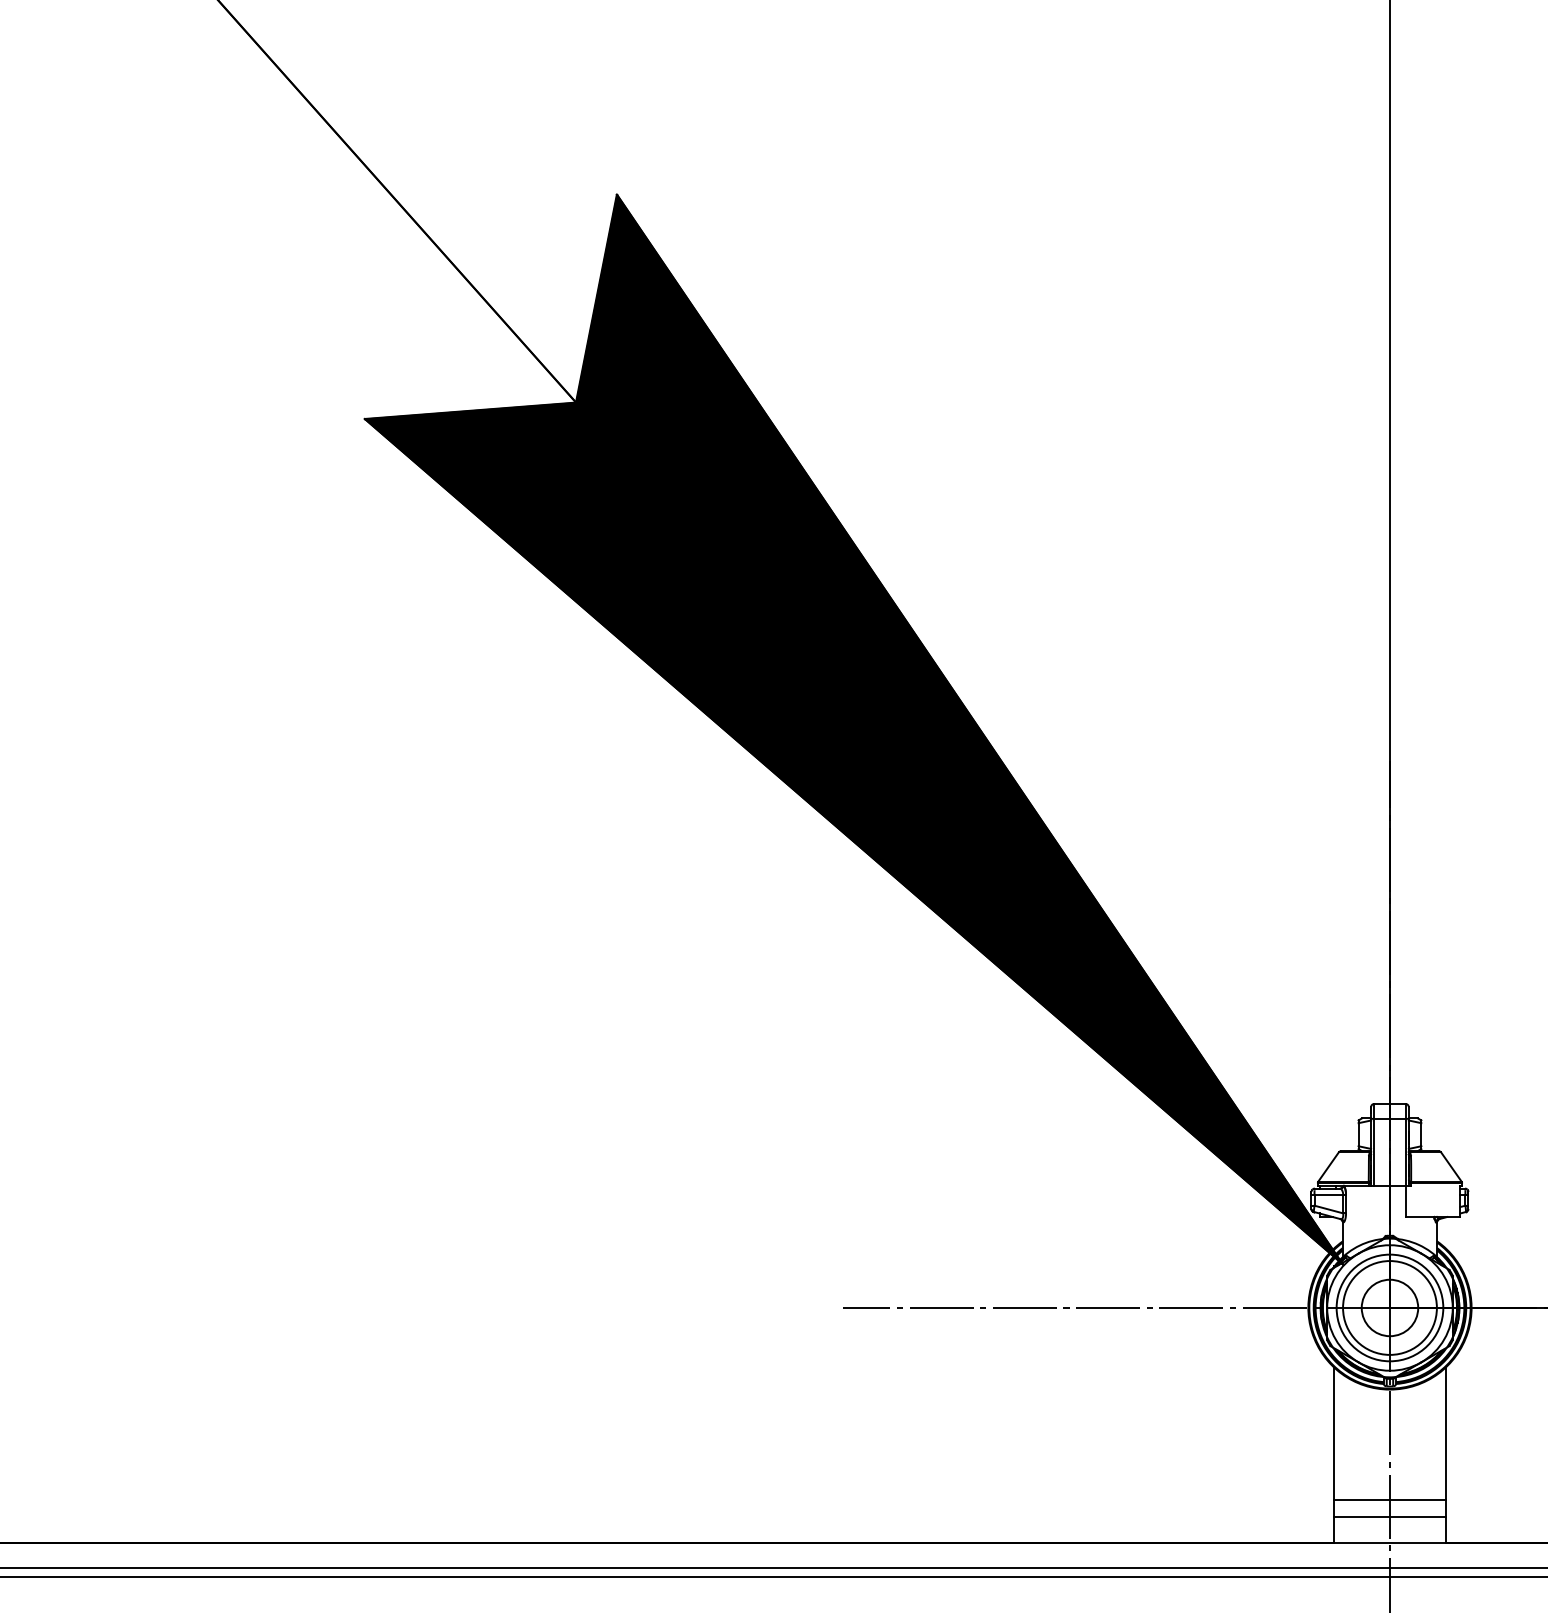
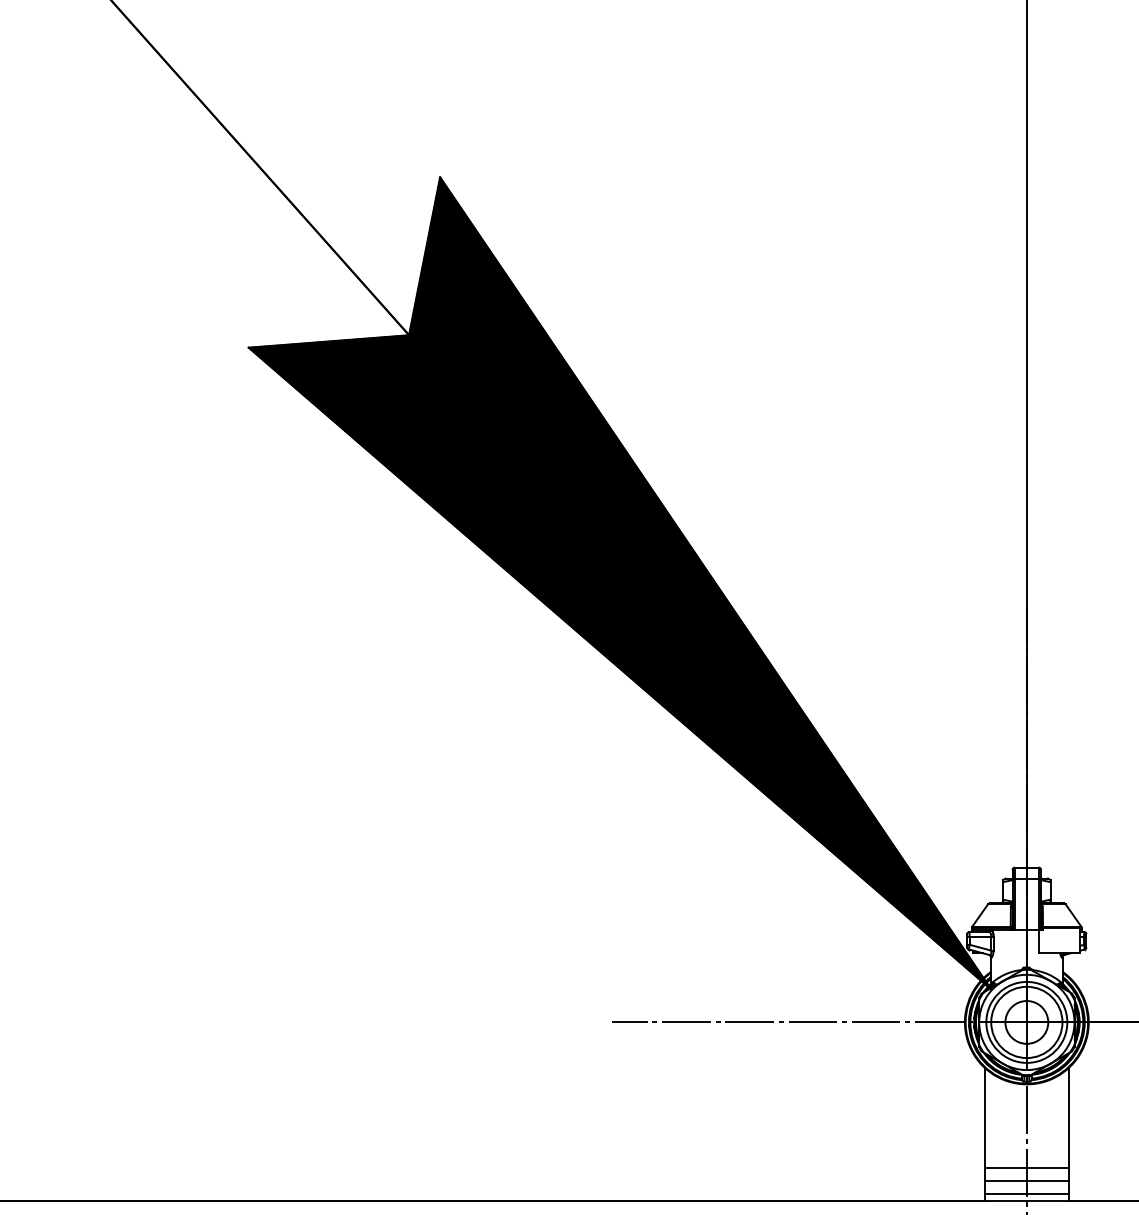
line: (1389, 1534) -> (1026, 1194), added

